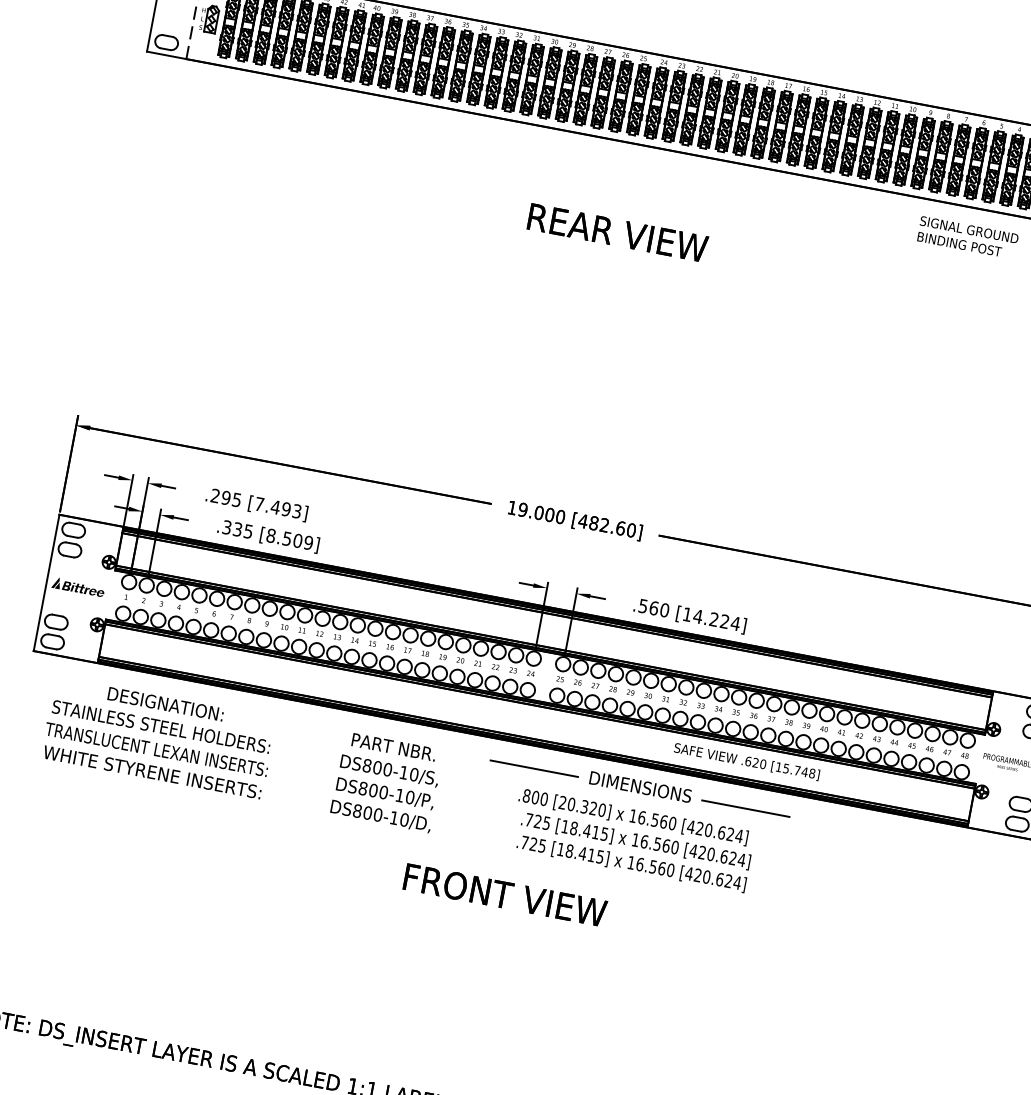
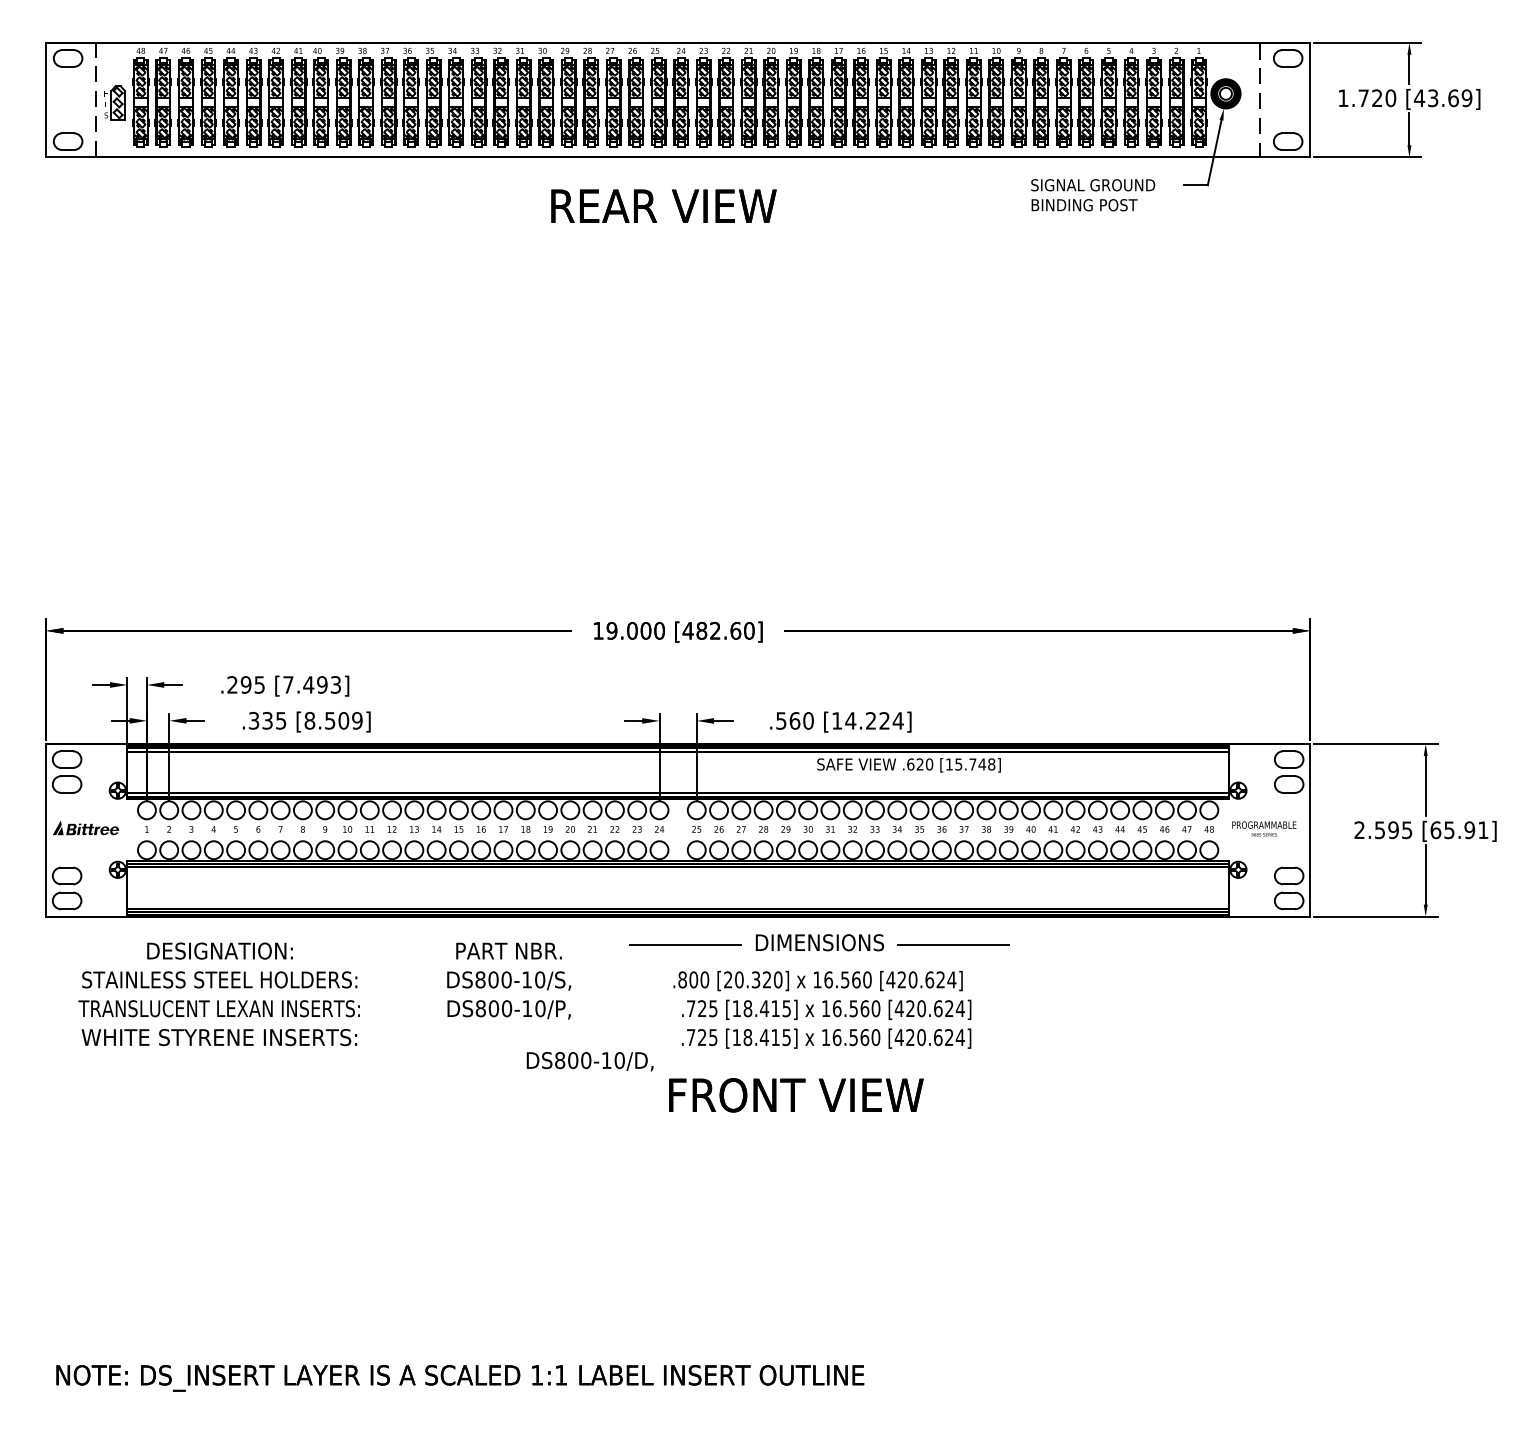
text: (617, 232) -> (663, 205), moved
text: (746, 761) -> (908, 765), moved
text: (380, 816) -> (589, 1061), moved
text: (505, 895) -> (796, 1095), moved

